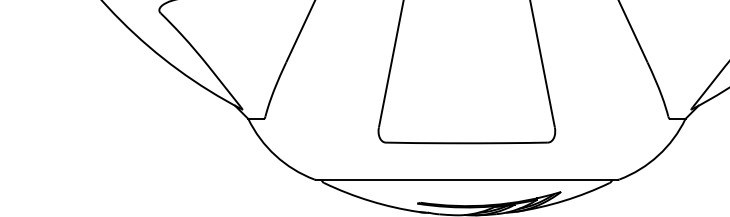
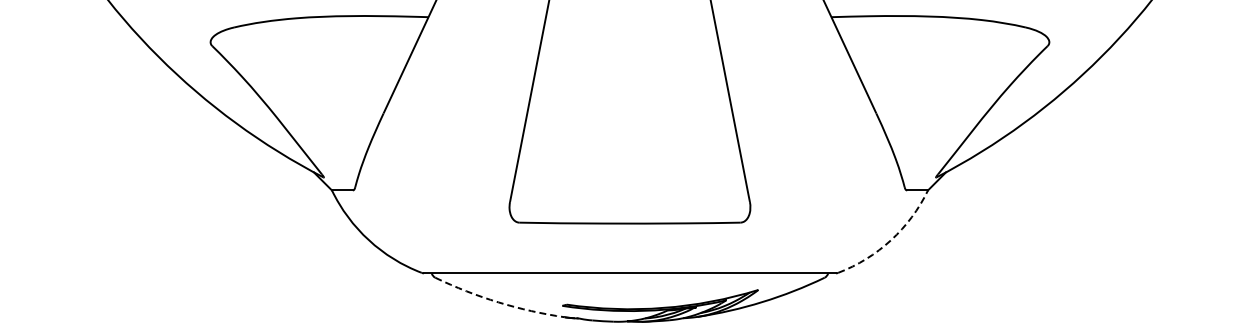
arc: (658, 155) -> (891, 240), solid -> dashed
arc: (370, 201) -> (498, 302), solid -> dashed

